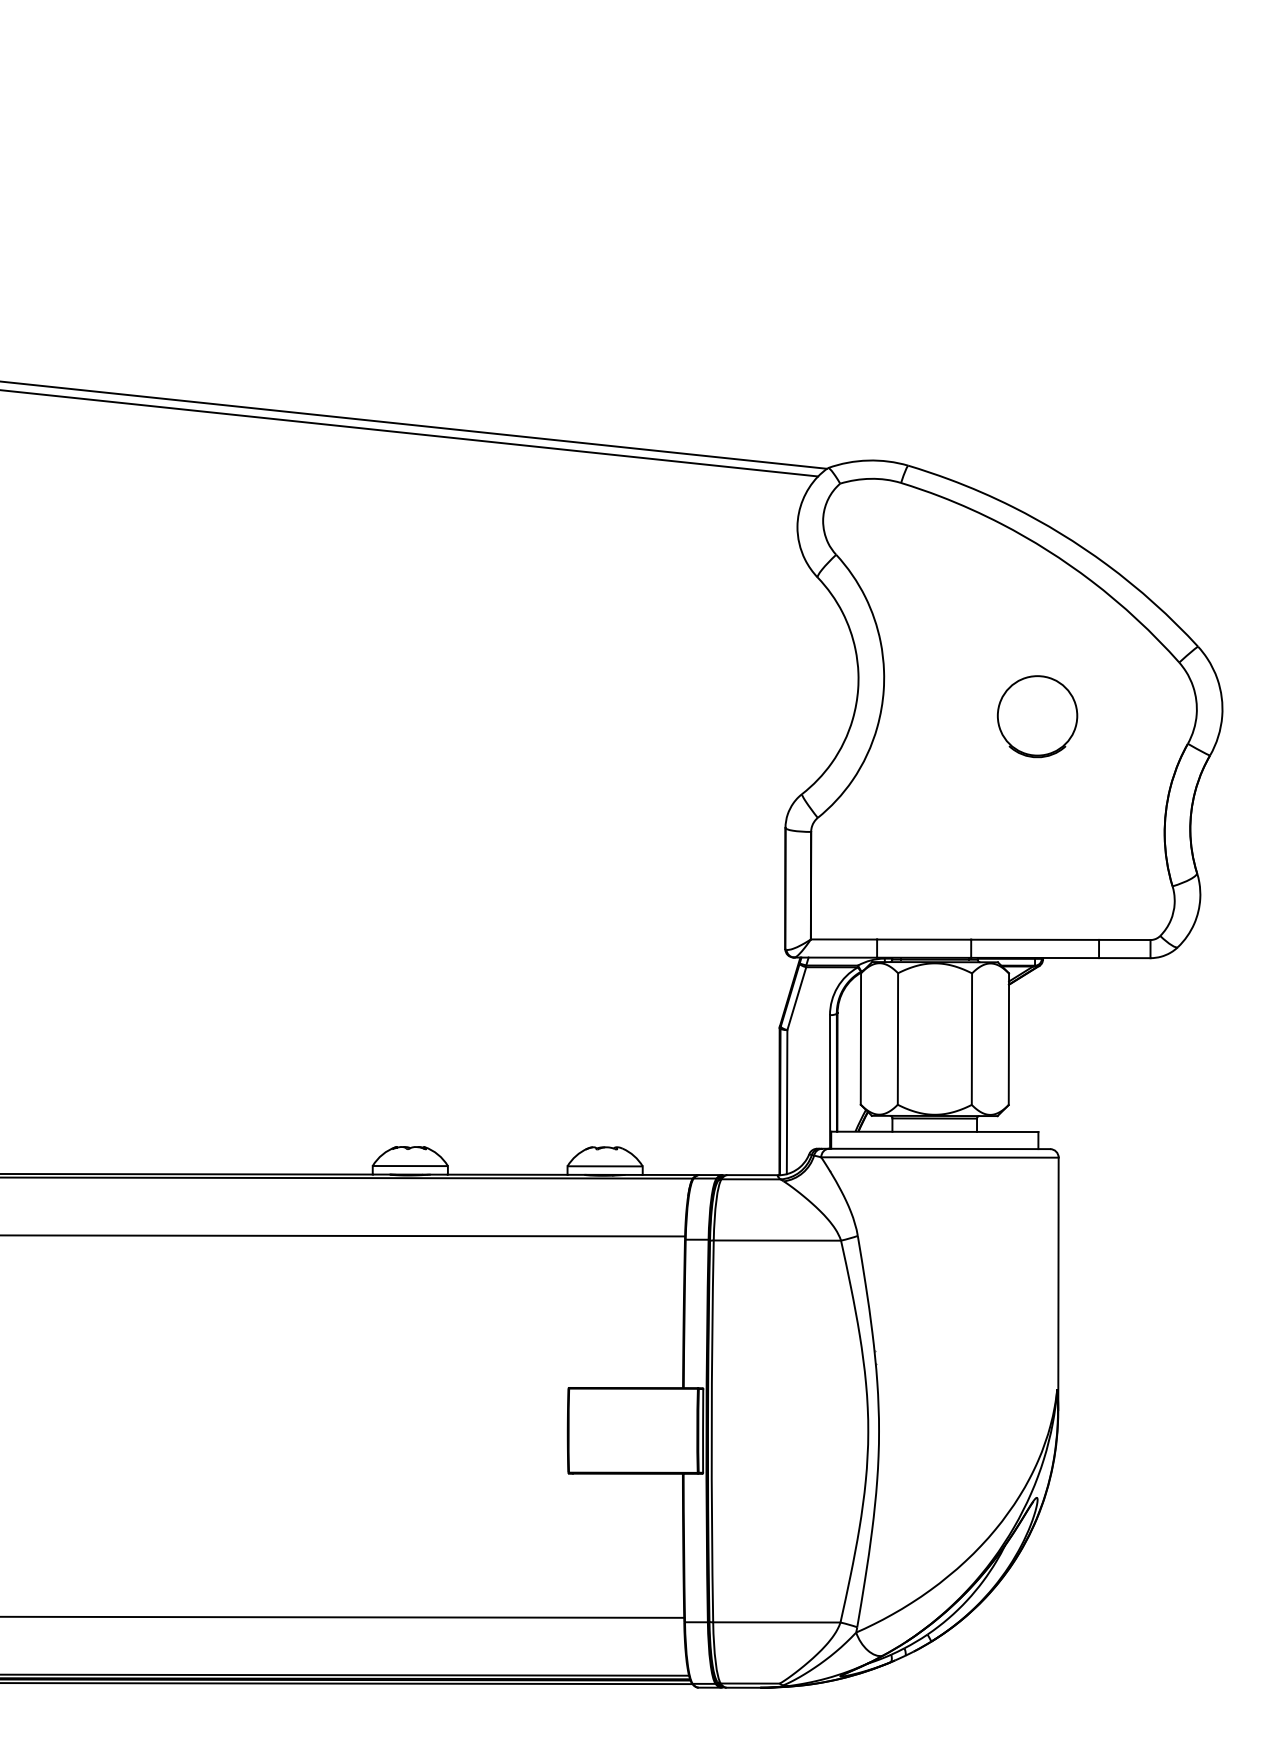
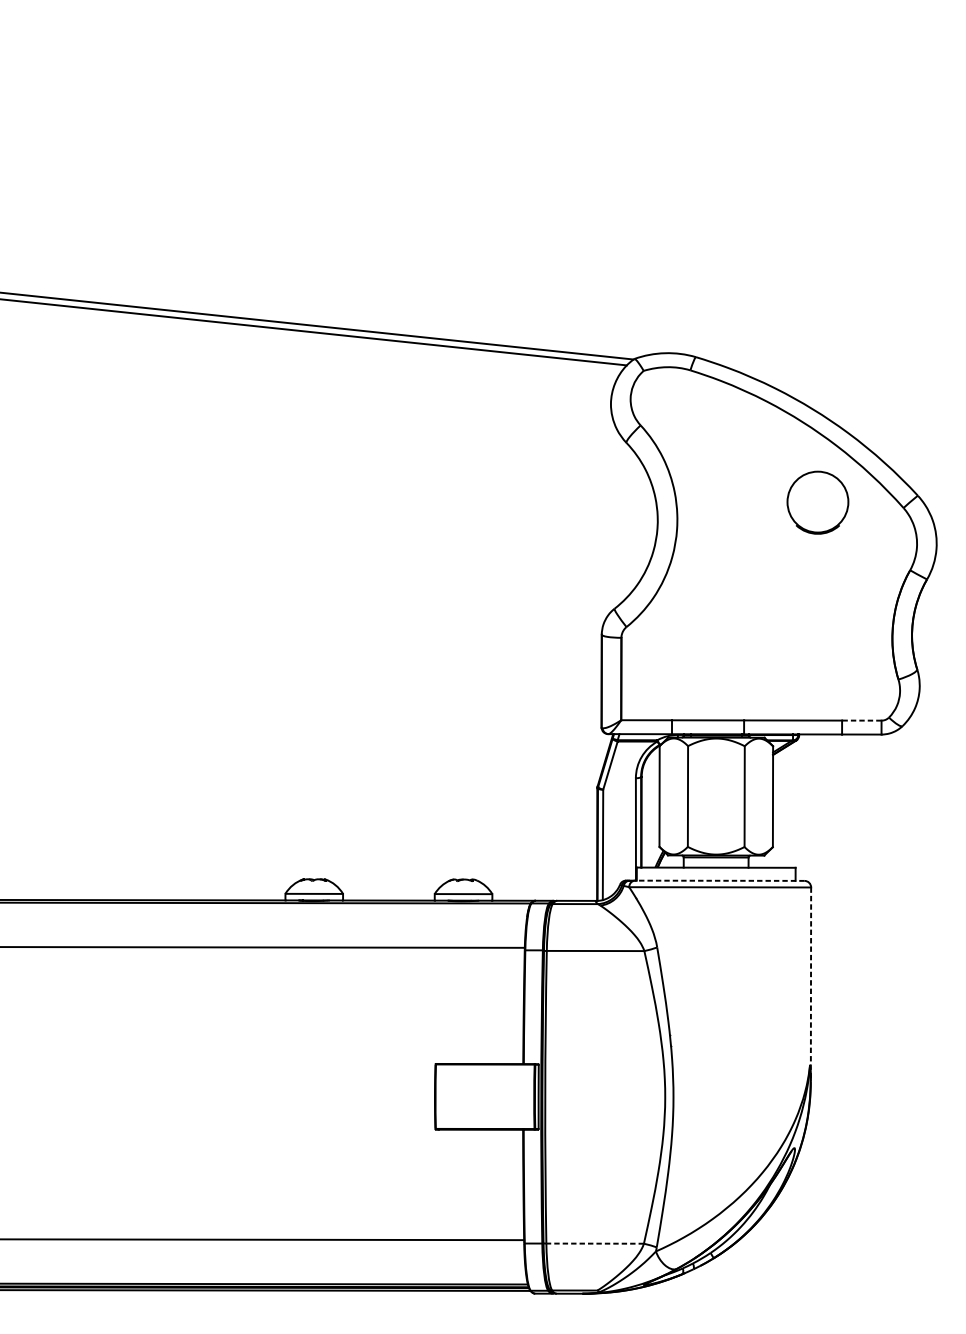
part: (1037, 716) -> (817, 502), moved
line: (1124, 939) -> (861, 720), solid -> dashed
line: (939, 1148) -> (719, 880), solid -> dashed
line: (1058, 1284) -> (811, 984), solid -> dashed
line: (776, 1622) -> (594, 1243), solid -> dashed

